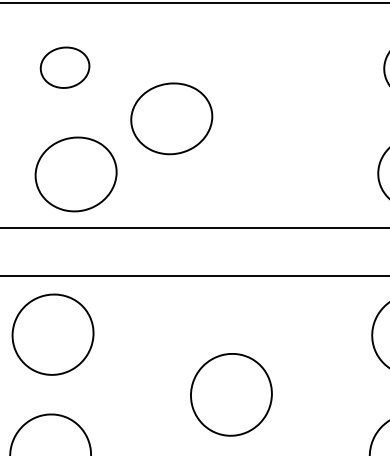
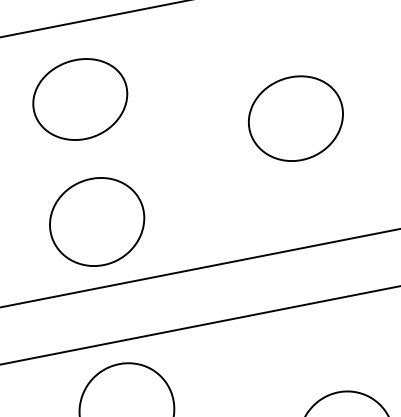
part: (64, 67) -> (79, 99), size x1.67
part: (171, 118) -> (295, 118), moved
part: (75, 174) -> (96, 222), moved

